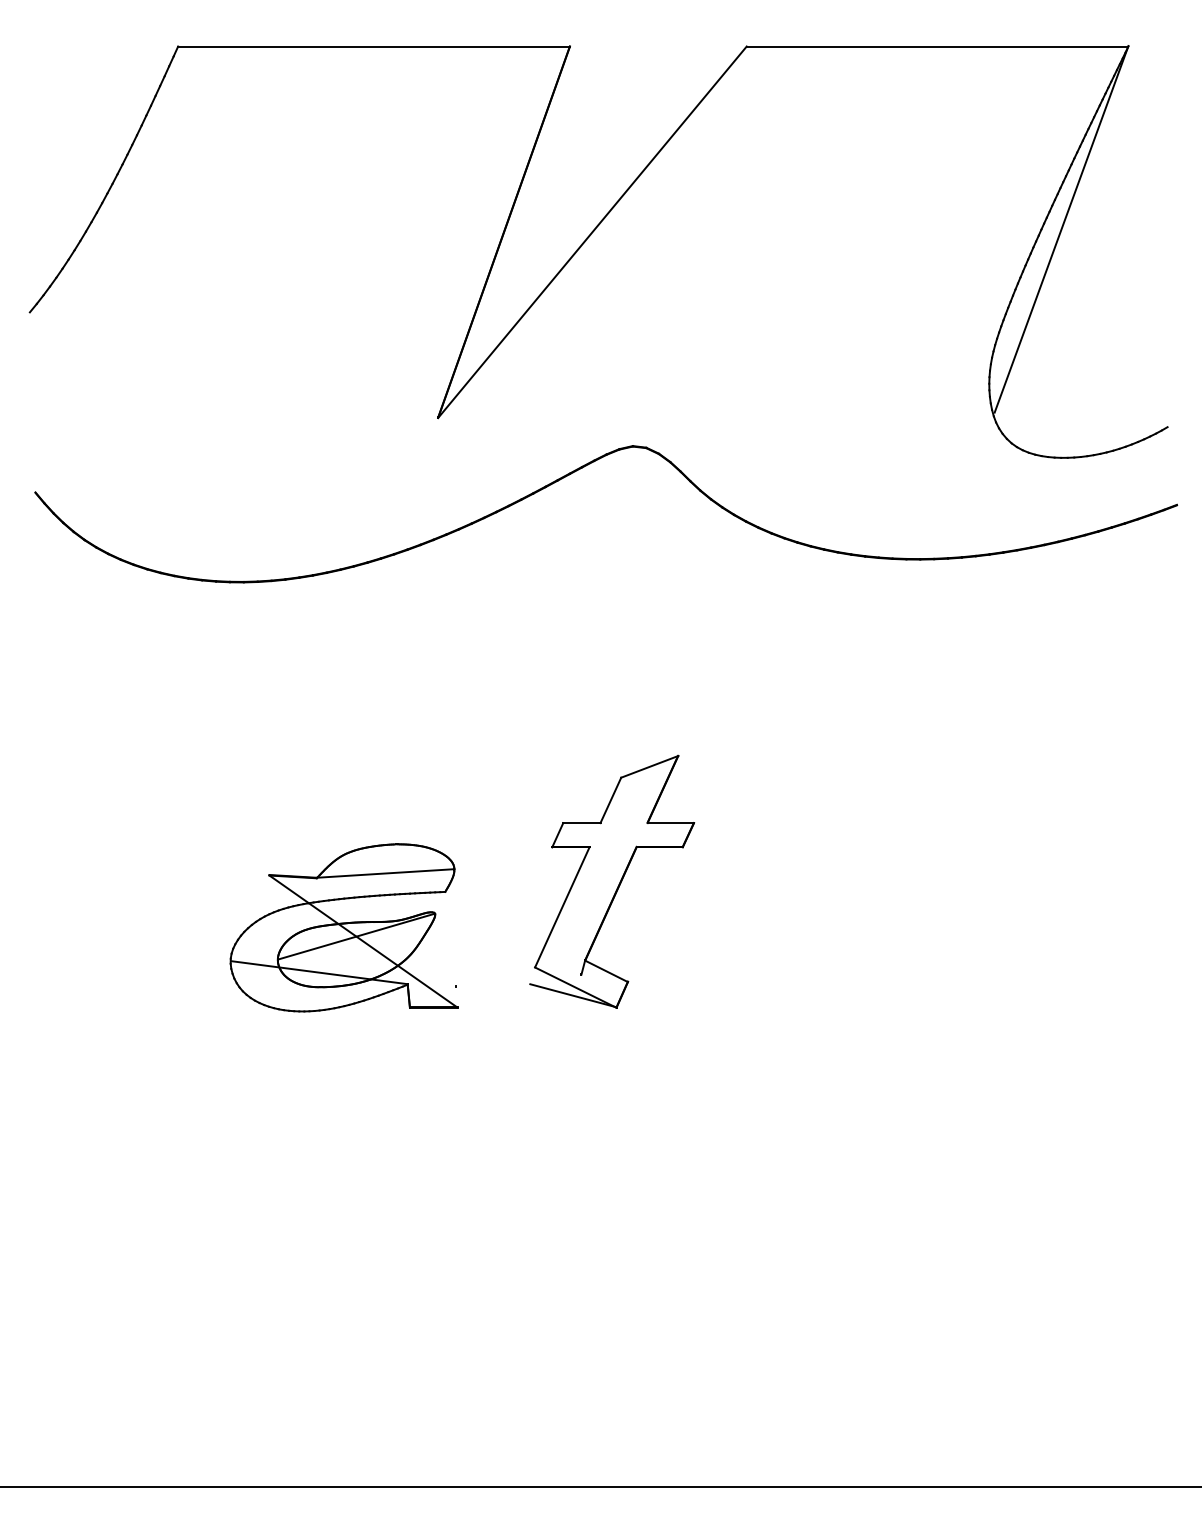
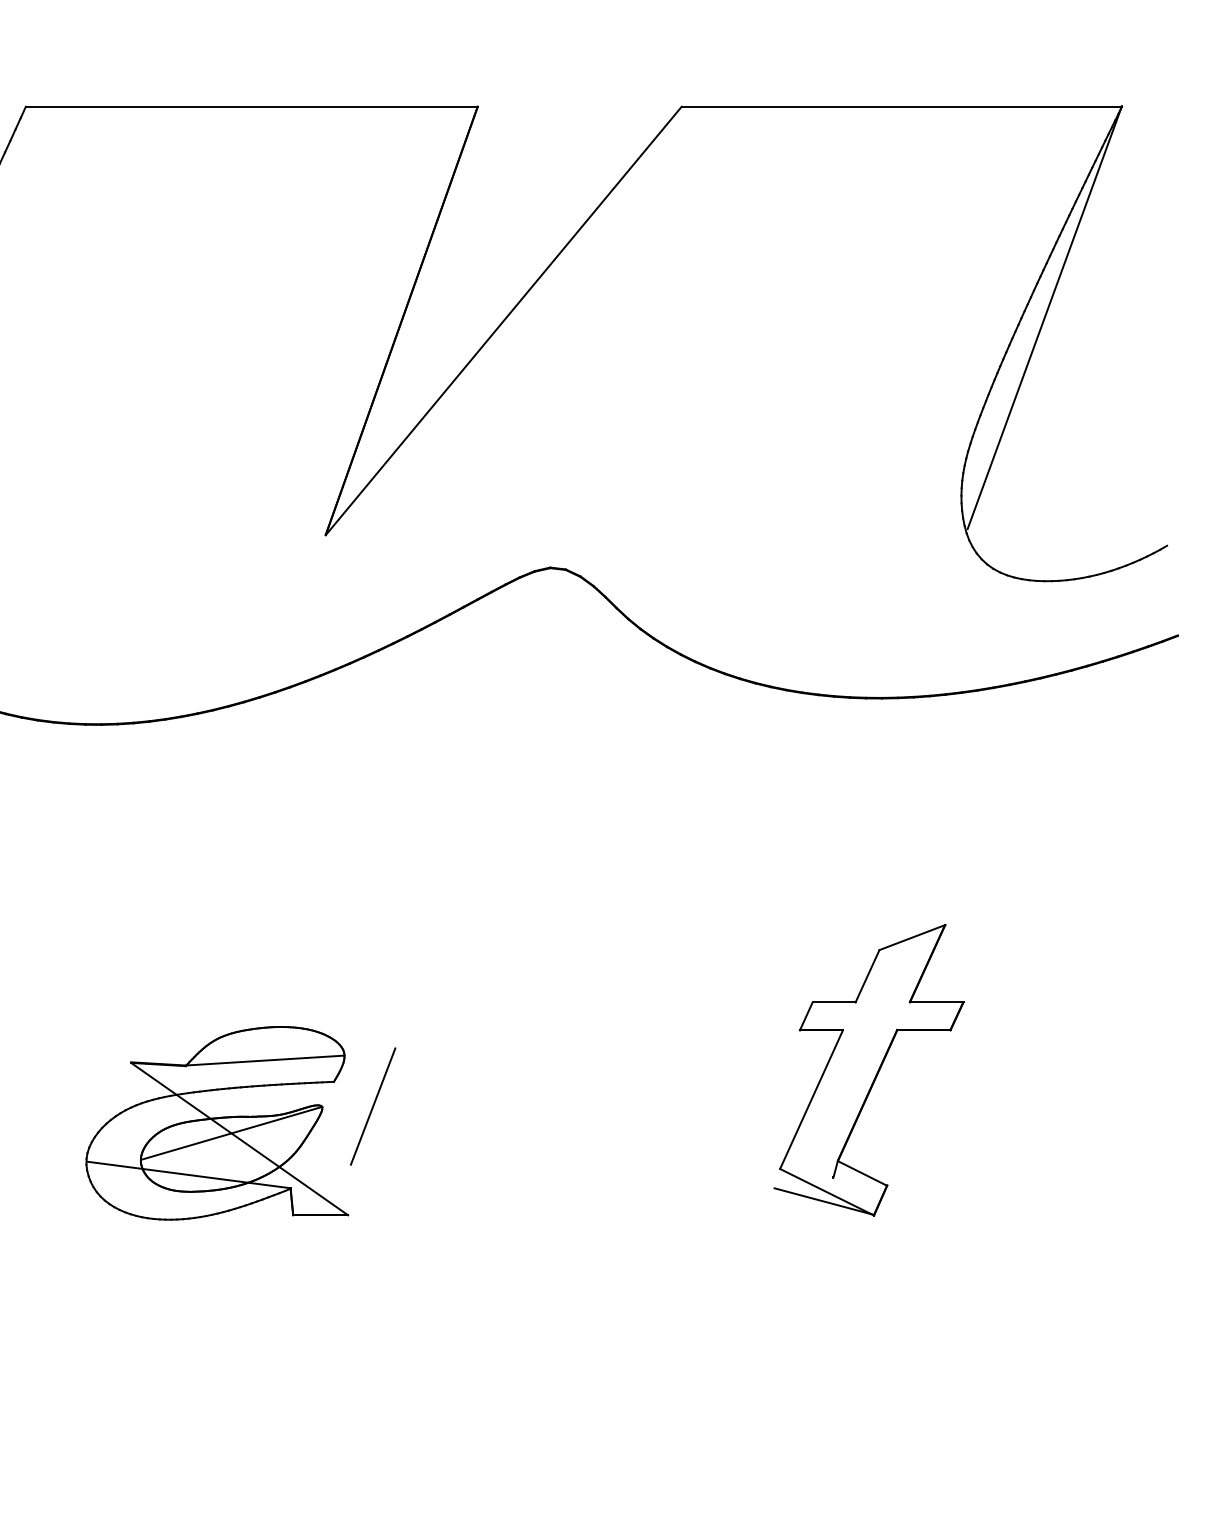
part: (612, 881) -> (869, 1069), moved
line: (478, 912) -> (372, 1105), added

